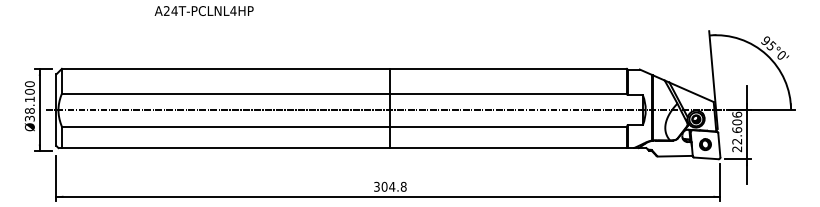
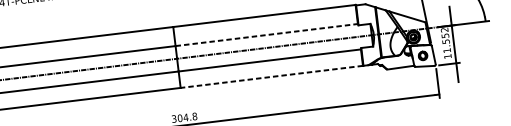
line: (508, 93) -> (266, 34), solid -> dashed
text: (737, 131) -> (446, 42), 22.606 -> 11.552
line: (507, 148) -> (271, 77), solid -> dashed

